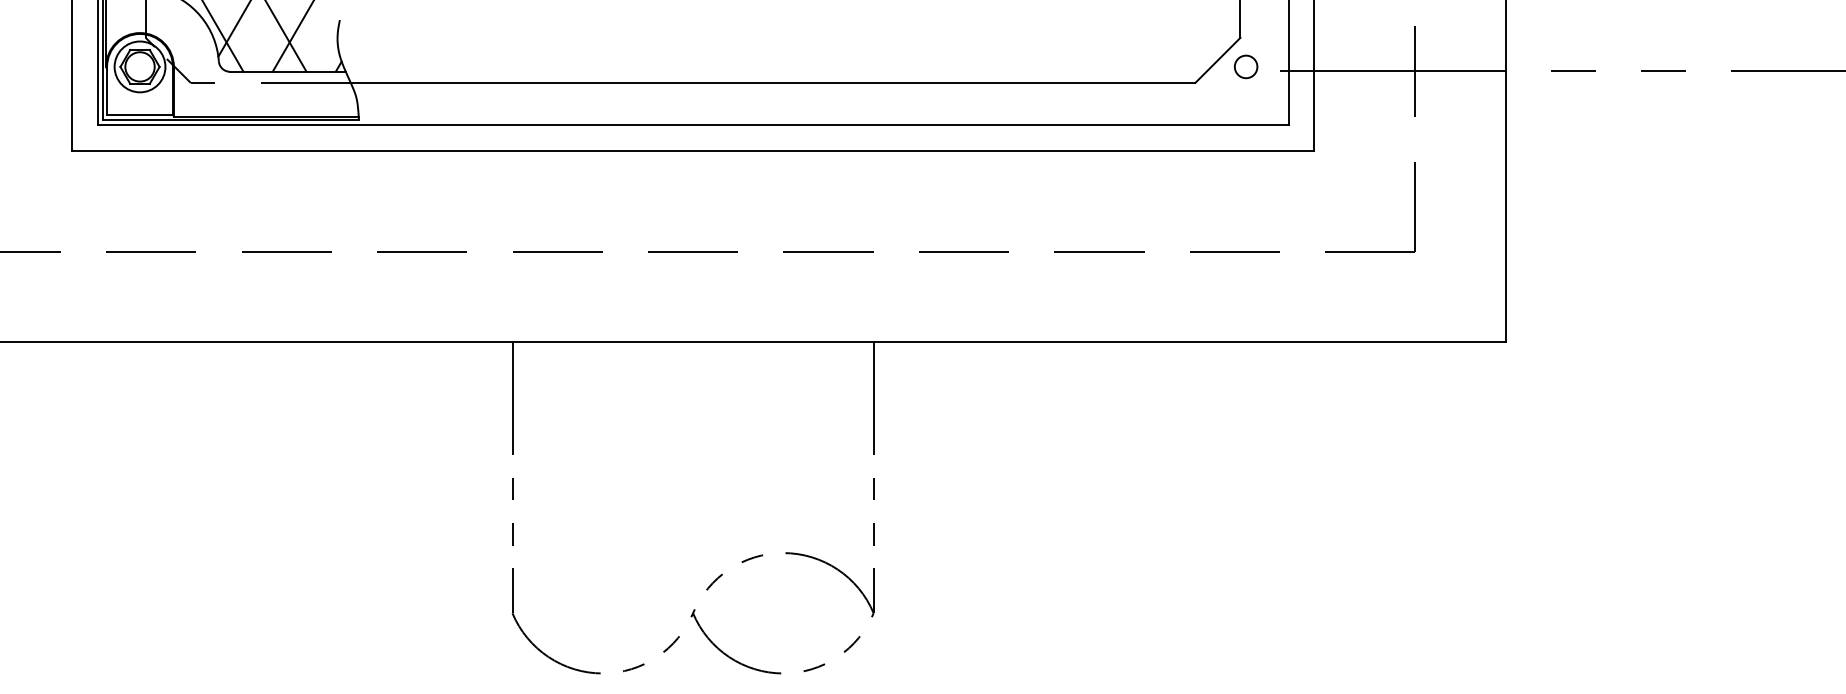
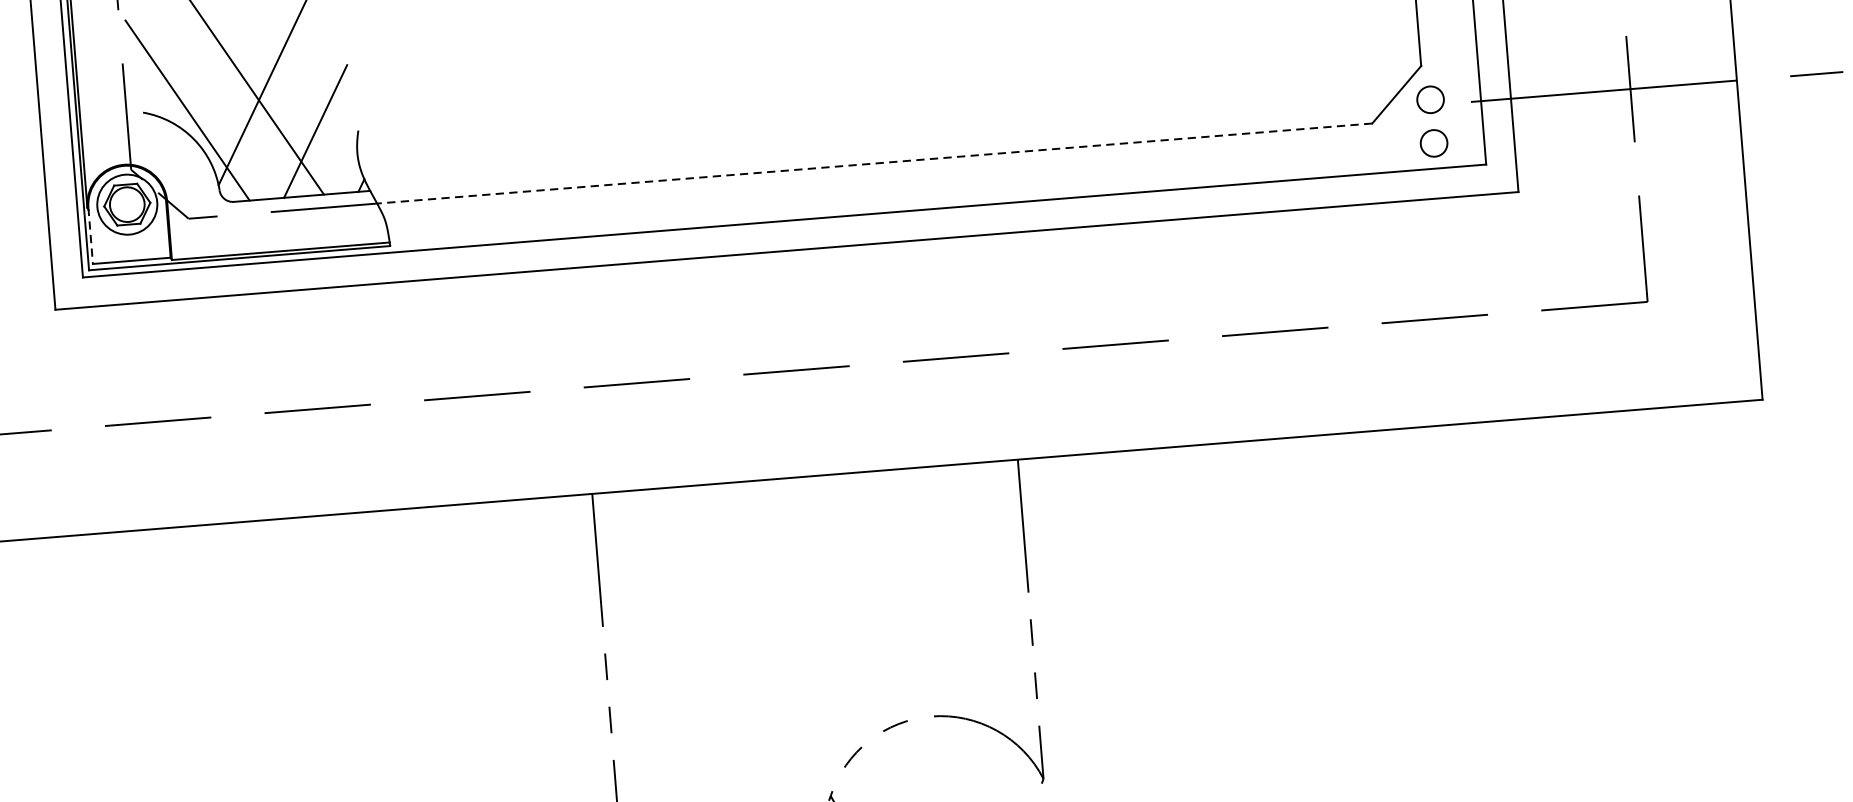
line: (772, 82) -> (874, 163), solid -> dashed
line: (107, 90) -> (91, 235), solid -> dashed
circle: (1246, 103) -> (1434, 142), added

